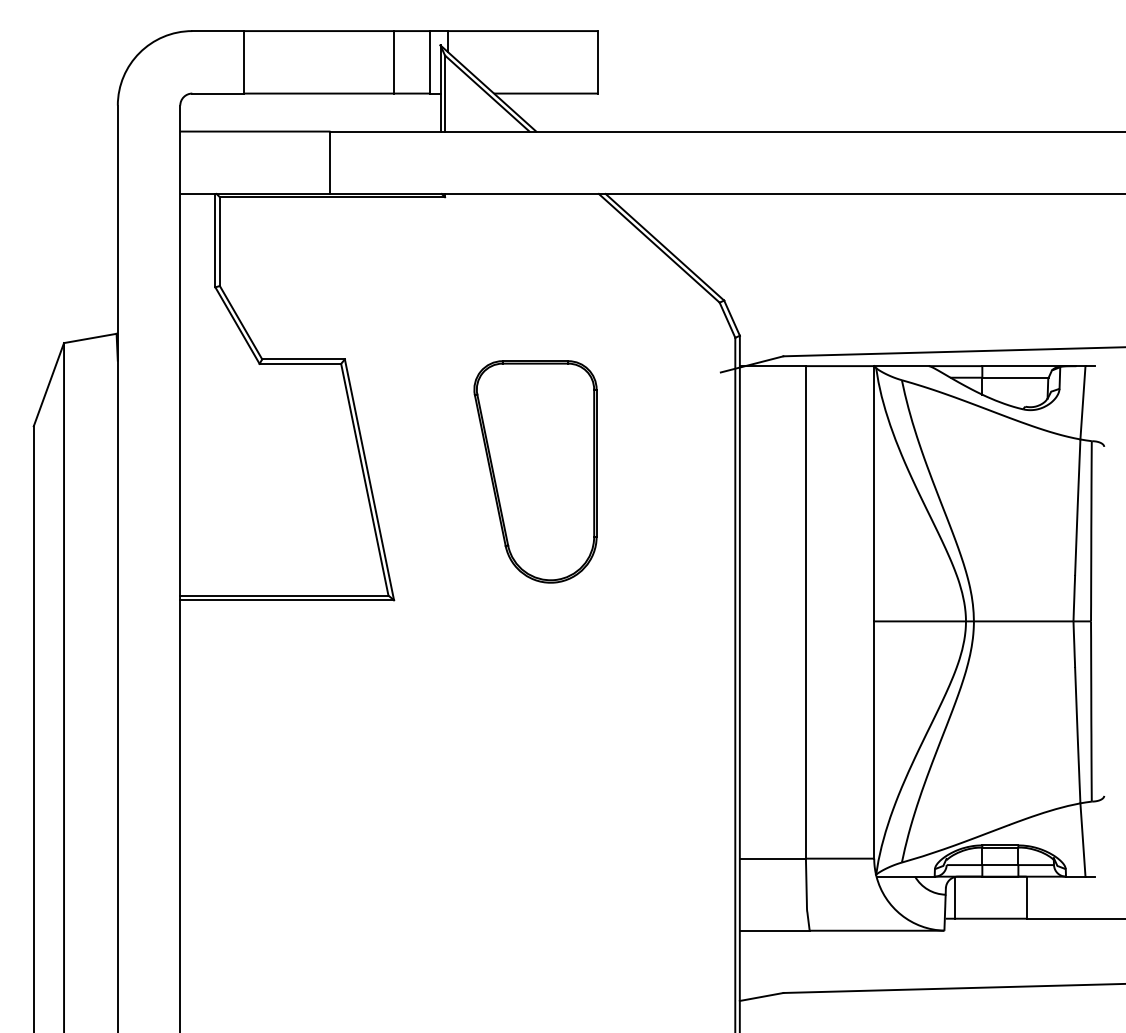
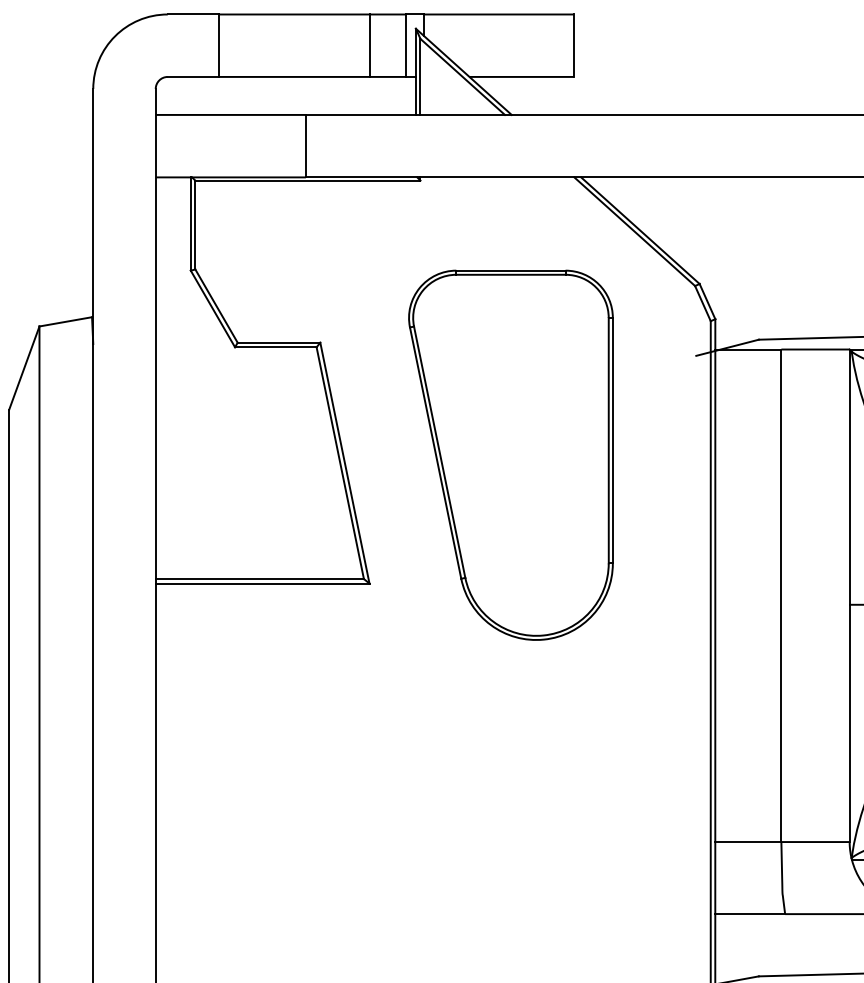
part: (535, 471) -> (510, 454), size x1.67

